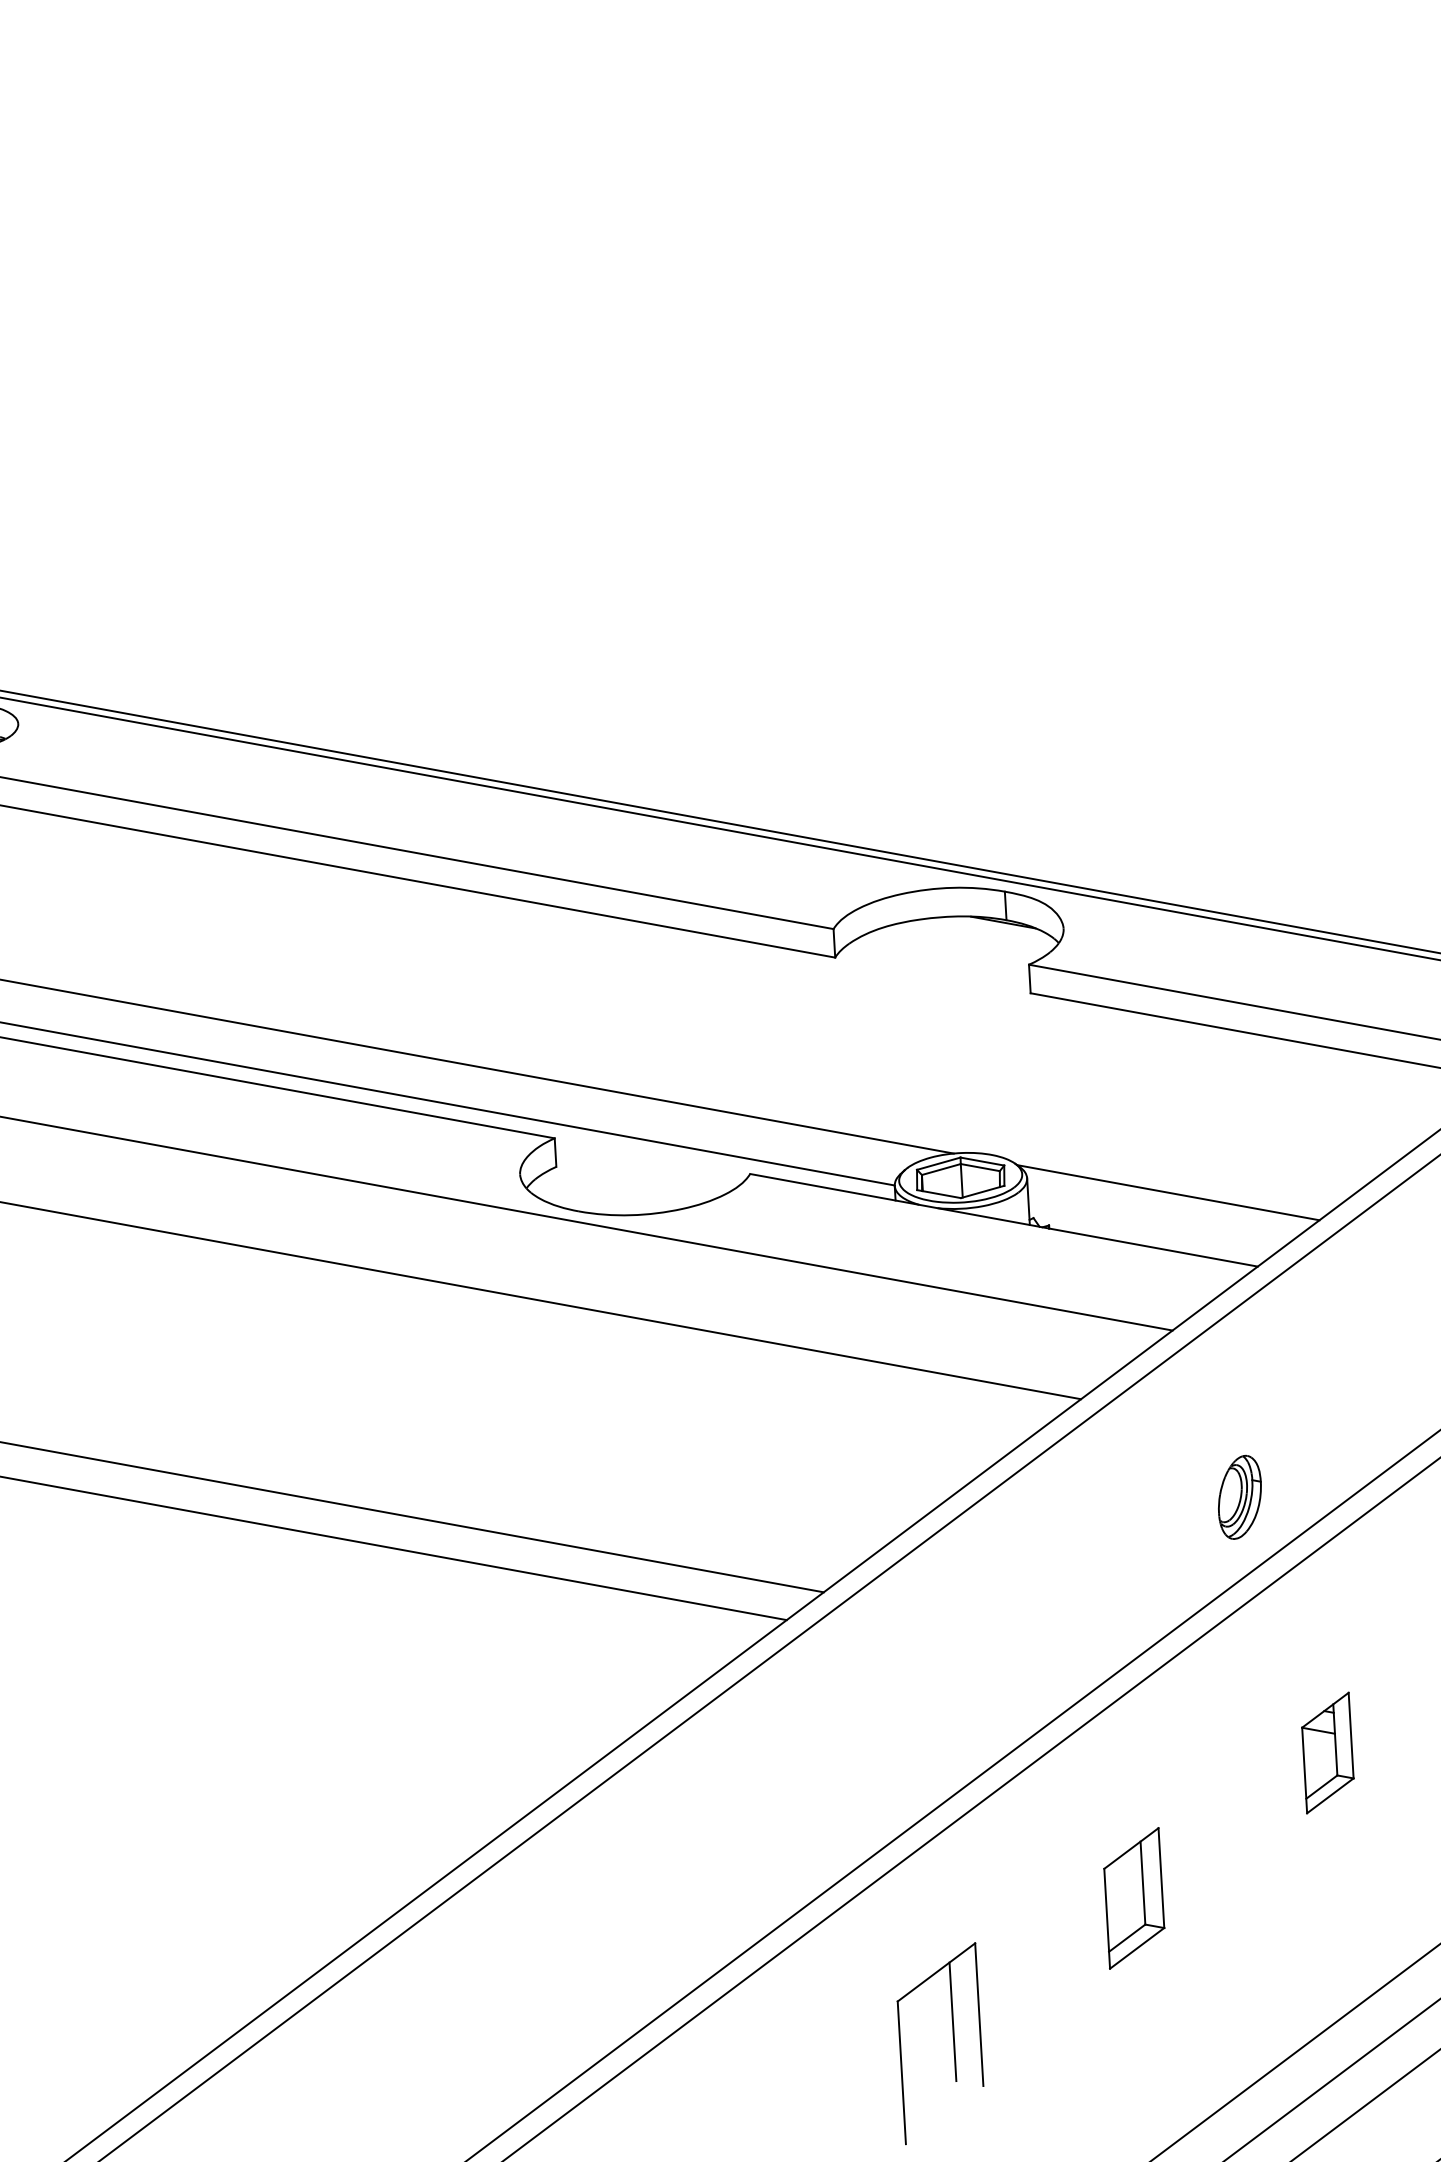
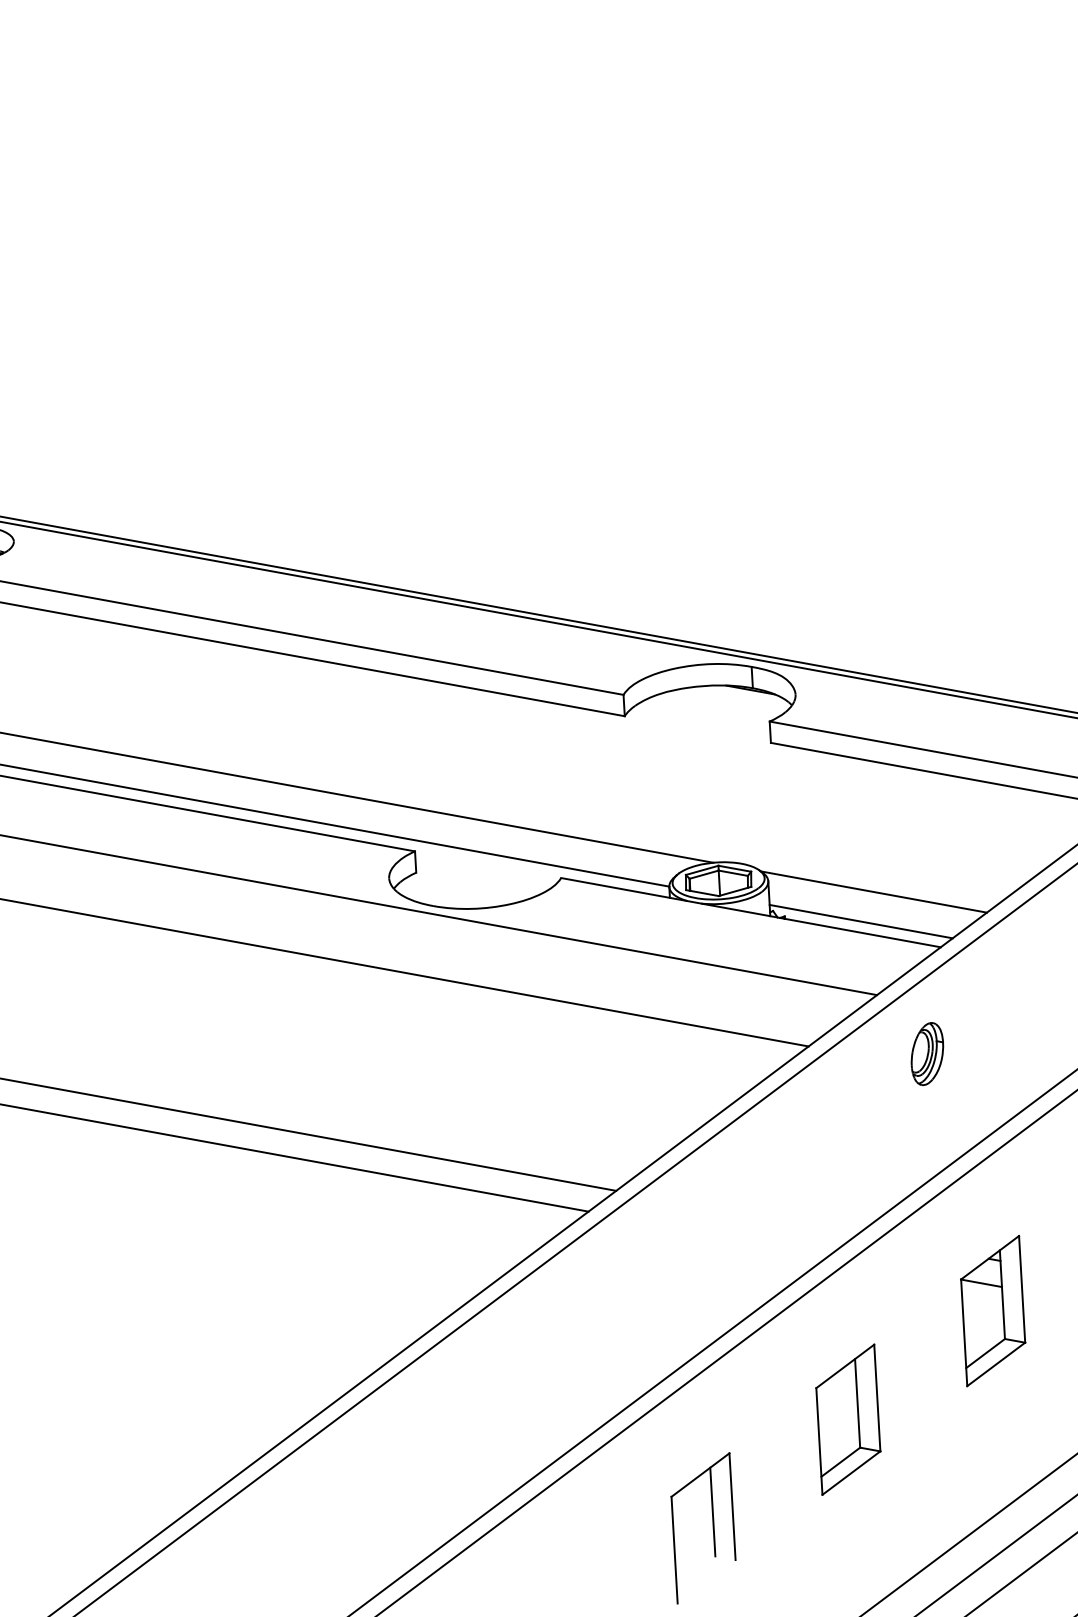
line: (1150, 1231) -> (860, 921), added
part: (1239, 1496) -> (927, 1053), moved
part: (1327, 1752) -> (992, 1310), size x1.67
part: (1134, 1898) -> (848, 1419), size x1.43

